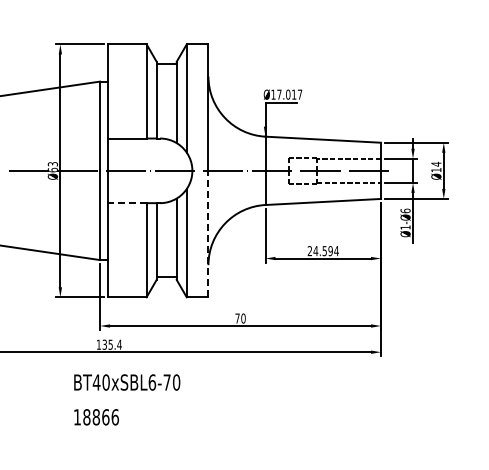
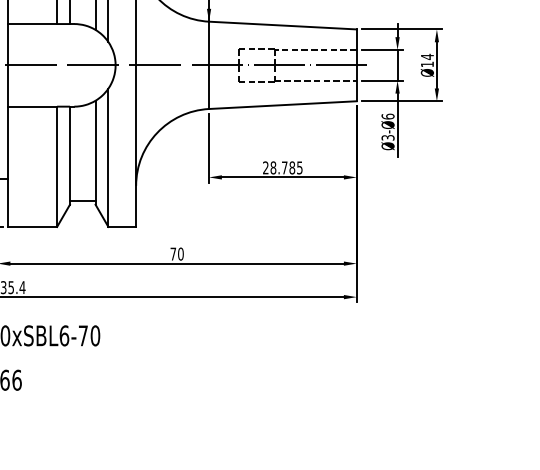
line: (126, 203) -> (31, 107), dashed -> solid
text: (405, 227) -> (387, 137), Ø1-Ø6 -> Ø3-Ø6
line: (208, 233) -> (136, 145), dashed -> solid
text: (325, 251) -> (285, 168), 24.594 -> 28.785

